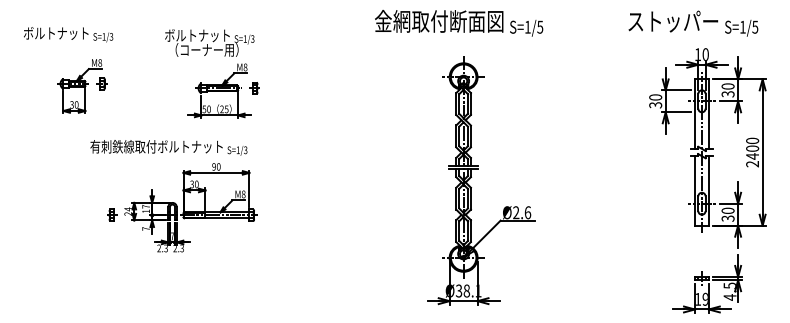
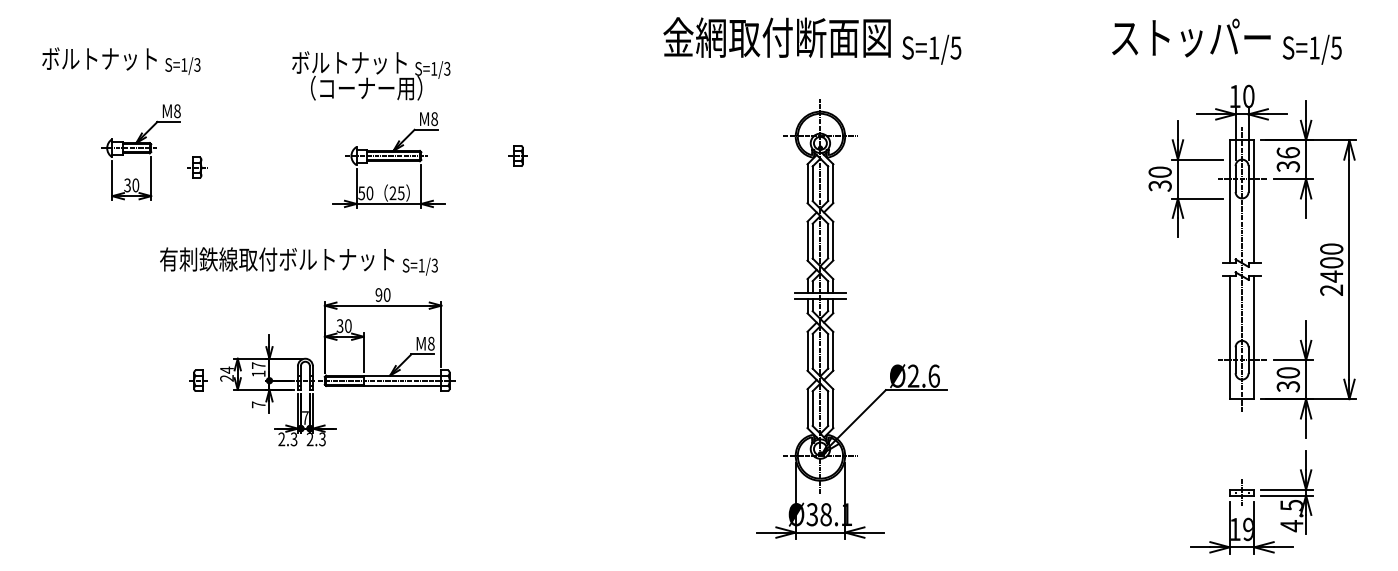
part: (101, 83) -> (195, 166), moved
text: (727, 86) -> (1287, 152), 30 -> 36
part: (254, 88) -> (517, 156), moved

